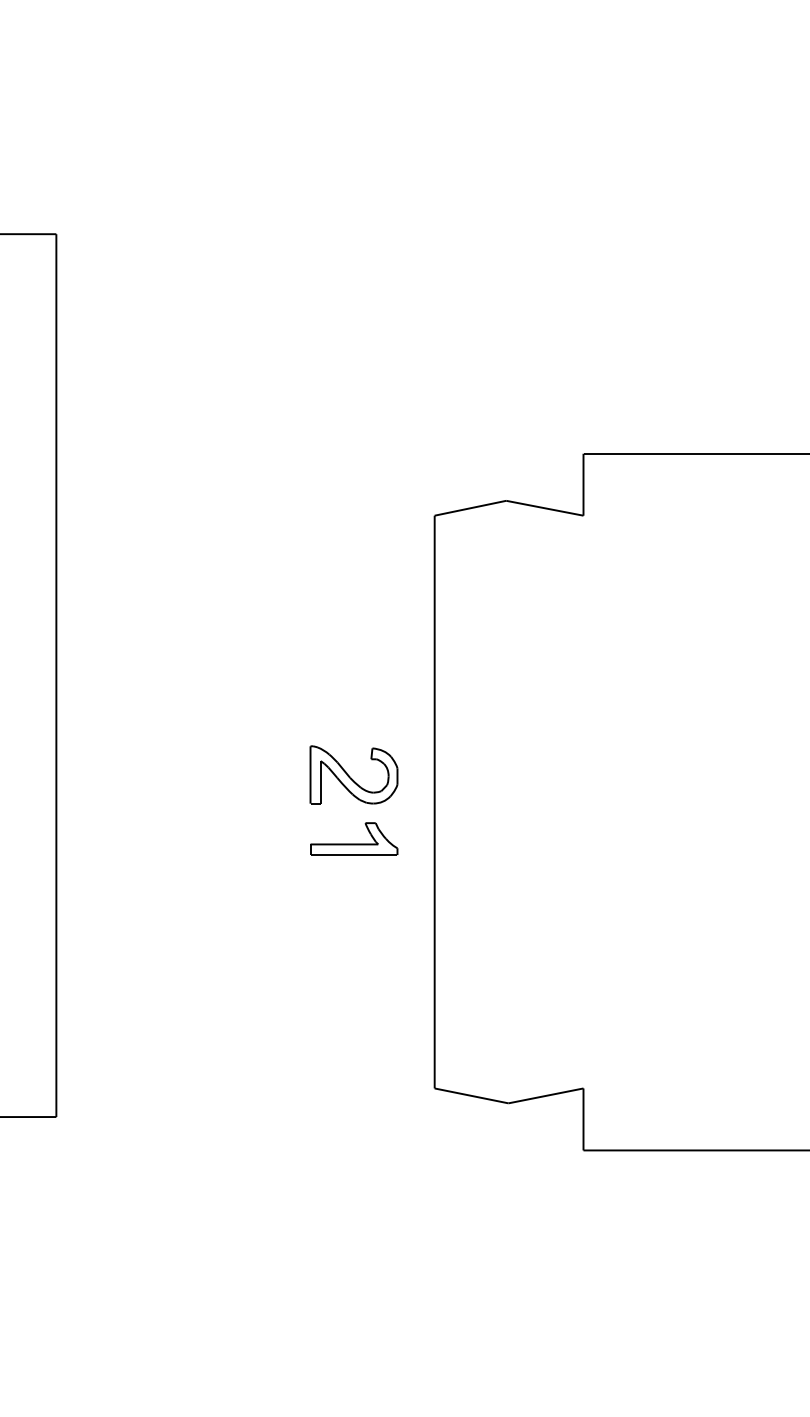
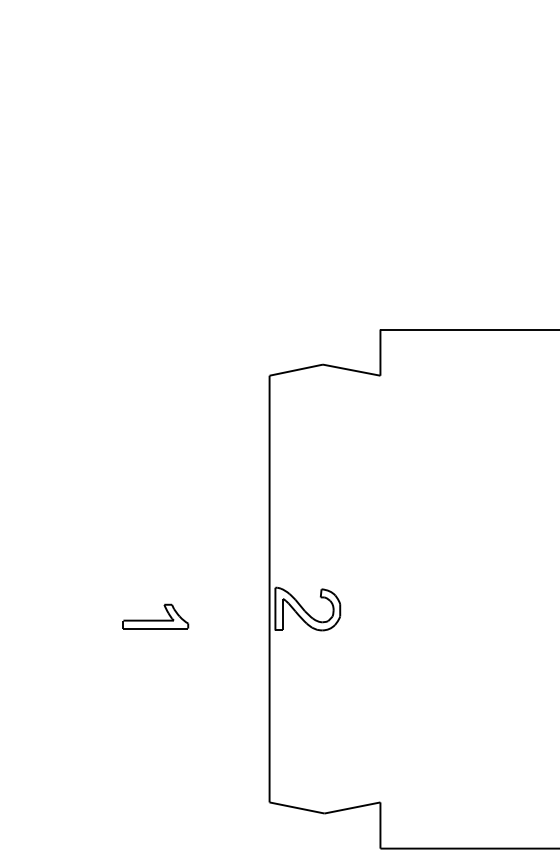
part: (353, 774) -> (307, 608), moved
part: (354, 838) -> (156, 616), moved

